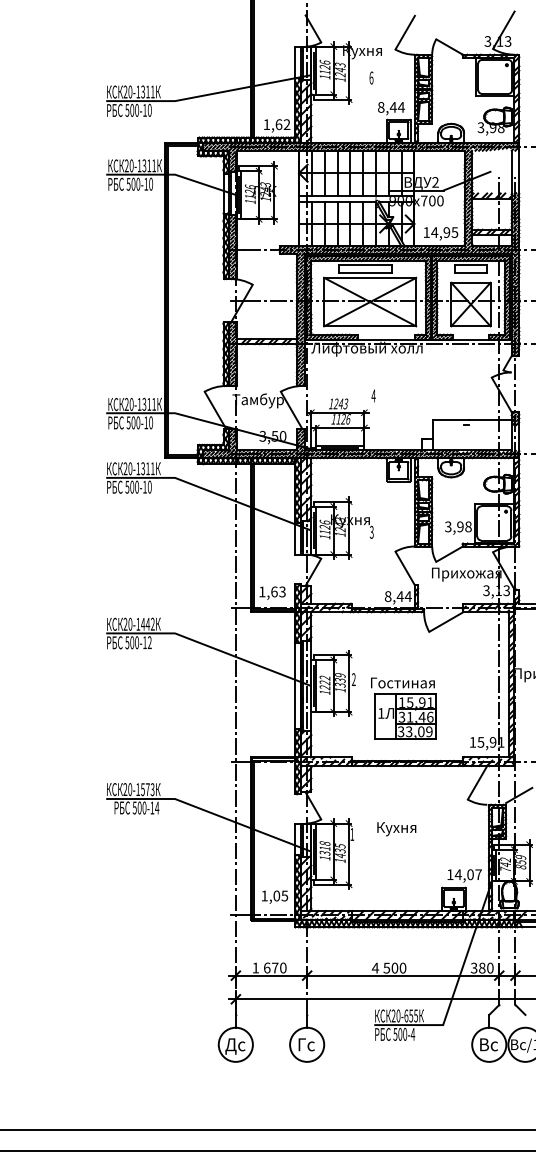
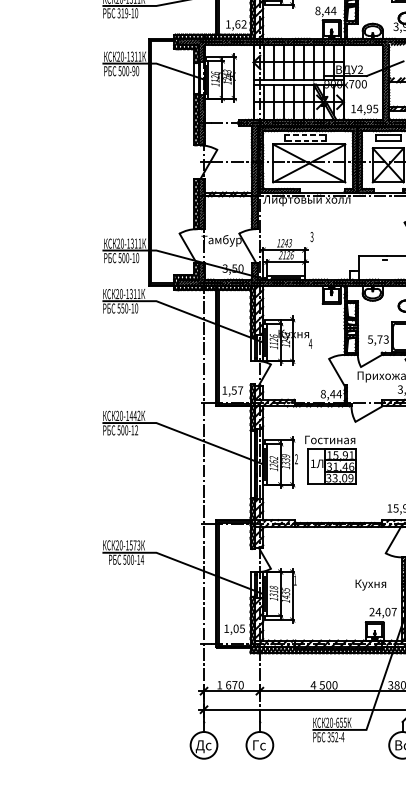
text: (131, 109) -> (122, 12), 500-10 -> 319-10
text: (146, 183) -> (134, 70), 500-10 -> 500-90
line: (365, 265) -> (305, 134), solid -> dashed
line: (365, 273) -> (305, 141), solid -> dashed
text: (373, 395) -> (311, 236), 4 -> 3
text: (333, 419) -> (280, 255), 1126 -> 2126
text: (132, 486) -> (123, 307), 500-10 -> 550-10
text: (458, 526) -> (378, 339), 3,98 -> 5,73
text: (371, 531) -> (310, 343), 3 -> 4
text: (278, 591) -> (237, 390), 1,63 -> 1,57
text: (324, 682) -> (273, 461), 1222 -> 1262
part: (403, 708) -> (330, 459), moved
text: (396, 829) -> (370, 585), moved
text: (450, 874) -> (372, 611), 14,07 -> 24,07
text: (400, 1033) -> (333, 736), 500-4 -> 352-4

